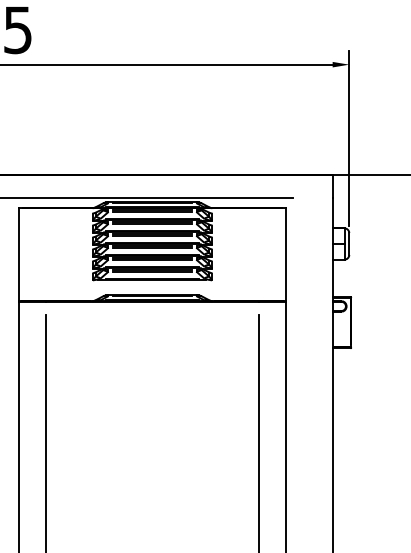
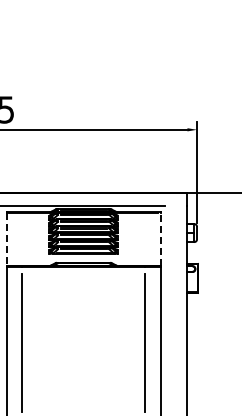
line: (18, 255) -> (6, 239), solid -> dashed
line: (285, 255) -> (160, 239), solid -> dashed

